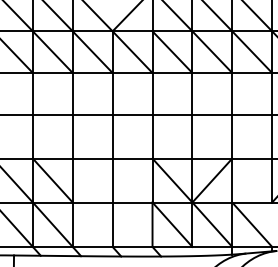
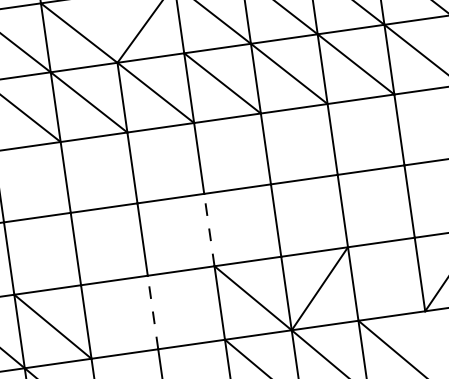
line: (152, 136) -> (209, 229), solid -> dashed
line: (112, 180) -> (152, 312), solid -> dashed

